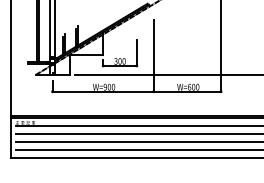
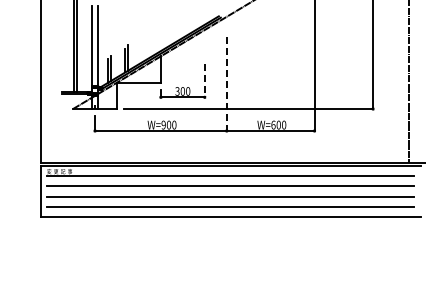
line: (136, 53) -> (204, 80), solid -> dashed
line: (153, 56) -> (226, 84), solid -> dashed

